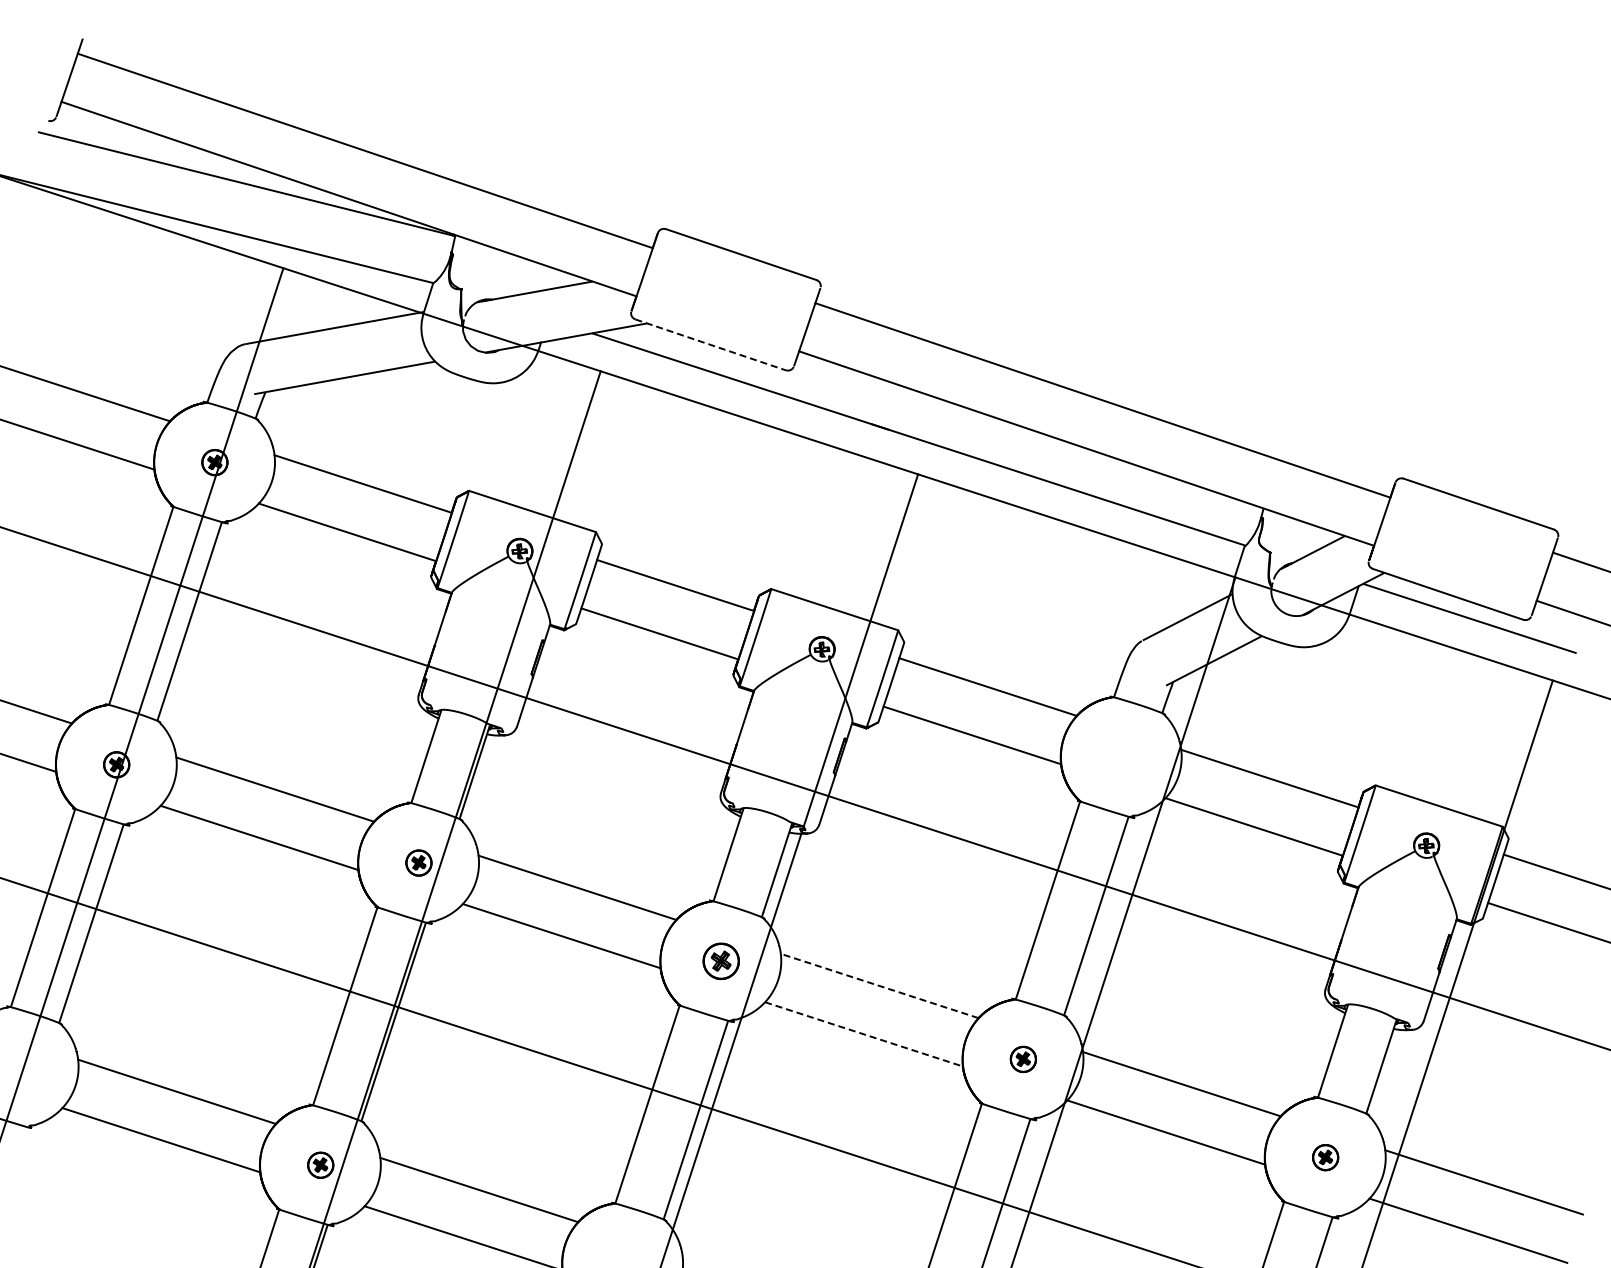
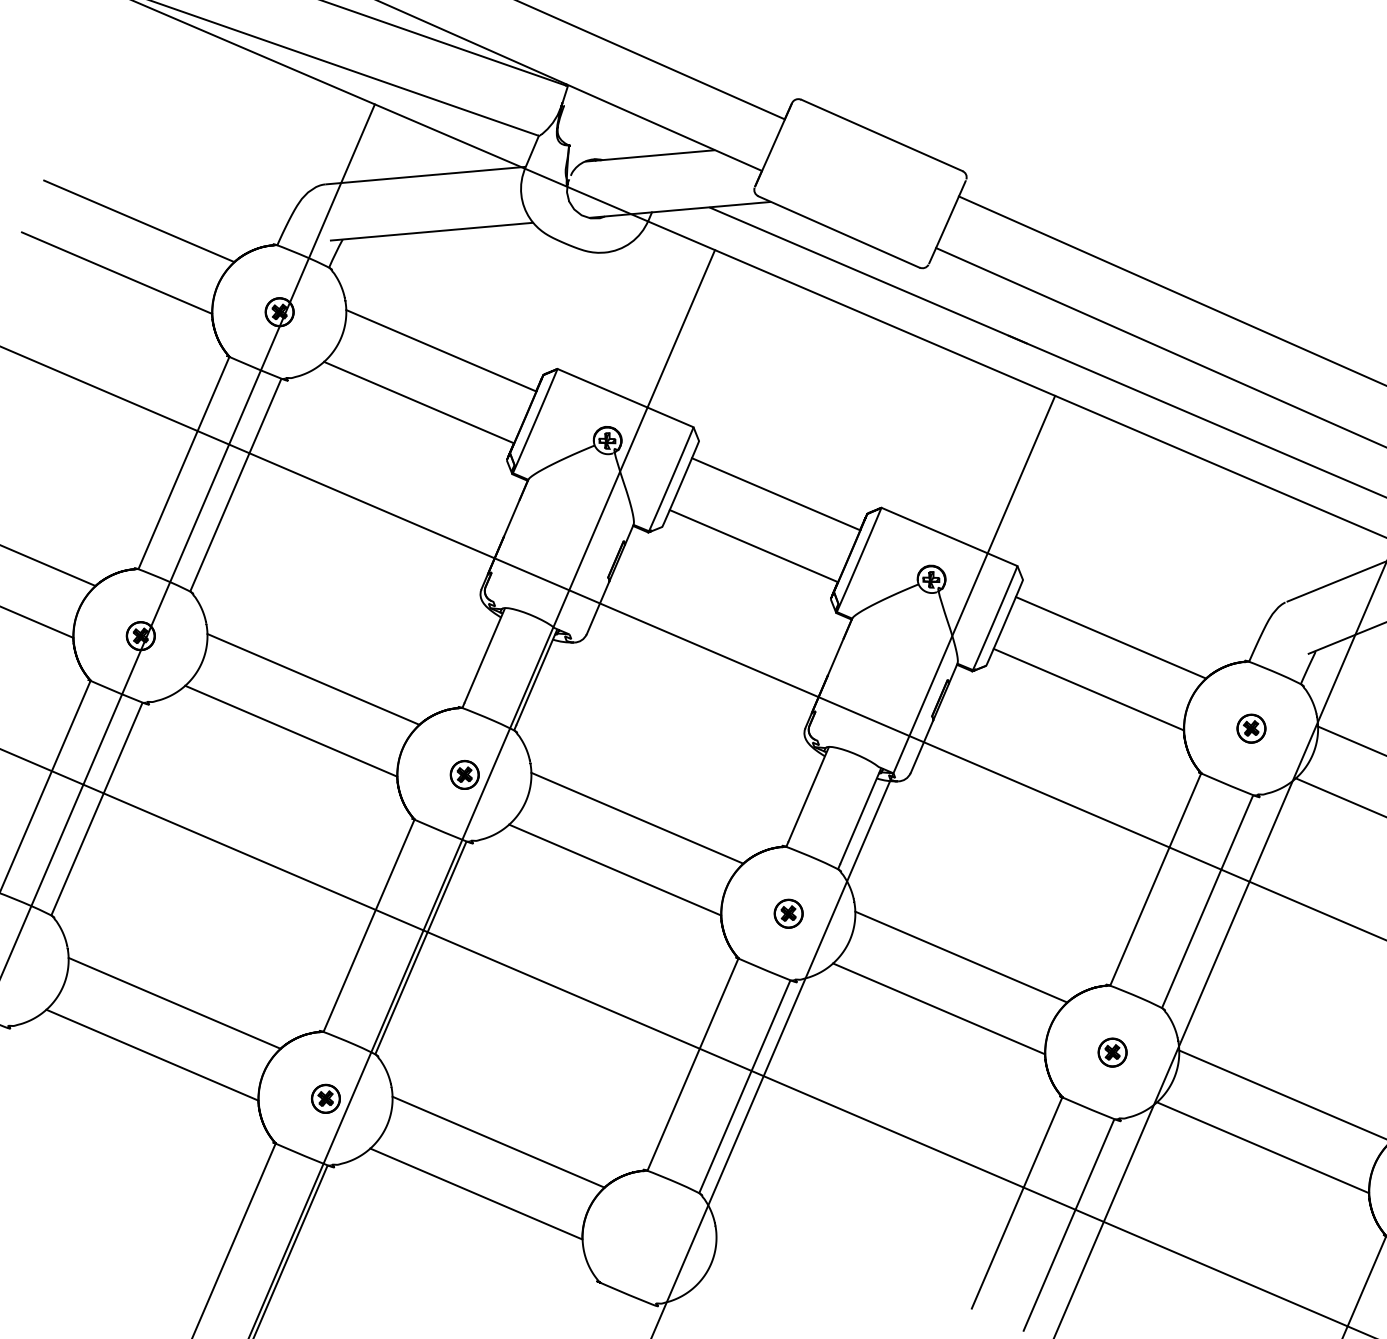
line: (711, 345) -> (839, 232), dashed -> solid
part: (1121, 756) -> (1251, 727), added
part: (720, 960) -> (788, 912), size x0.71
line: (879, 986) -> (961, 957), dashed -> solid
line: (863, 1034) -> (938, 1009), dashed -> solid

